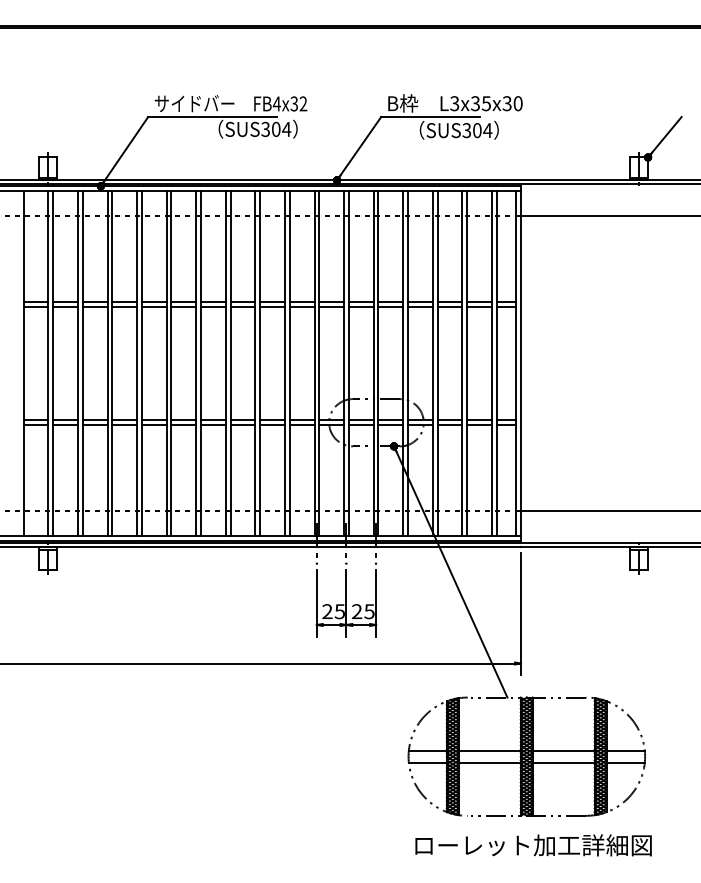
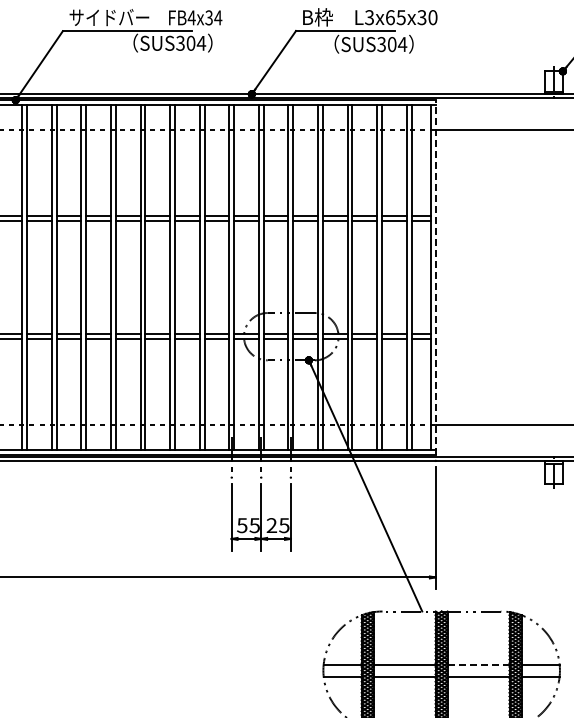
text: (303, 103) -> (218, 17), FB4x32 -> FB4x34
text: (475, 103) -> (390, 17), L3x35x30 -> L3x65x30
line: (520, 363) -> (435, 277), solid -> dashed
text: (327, 611) -> (242, 525), 25 -> 55
line: (564, 750) -> (479, 664), solid -> dashed

